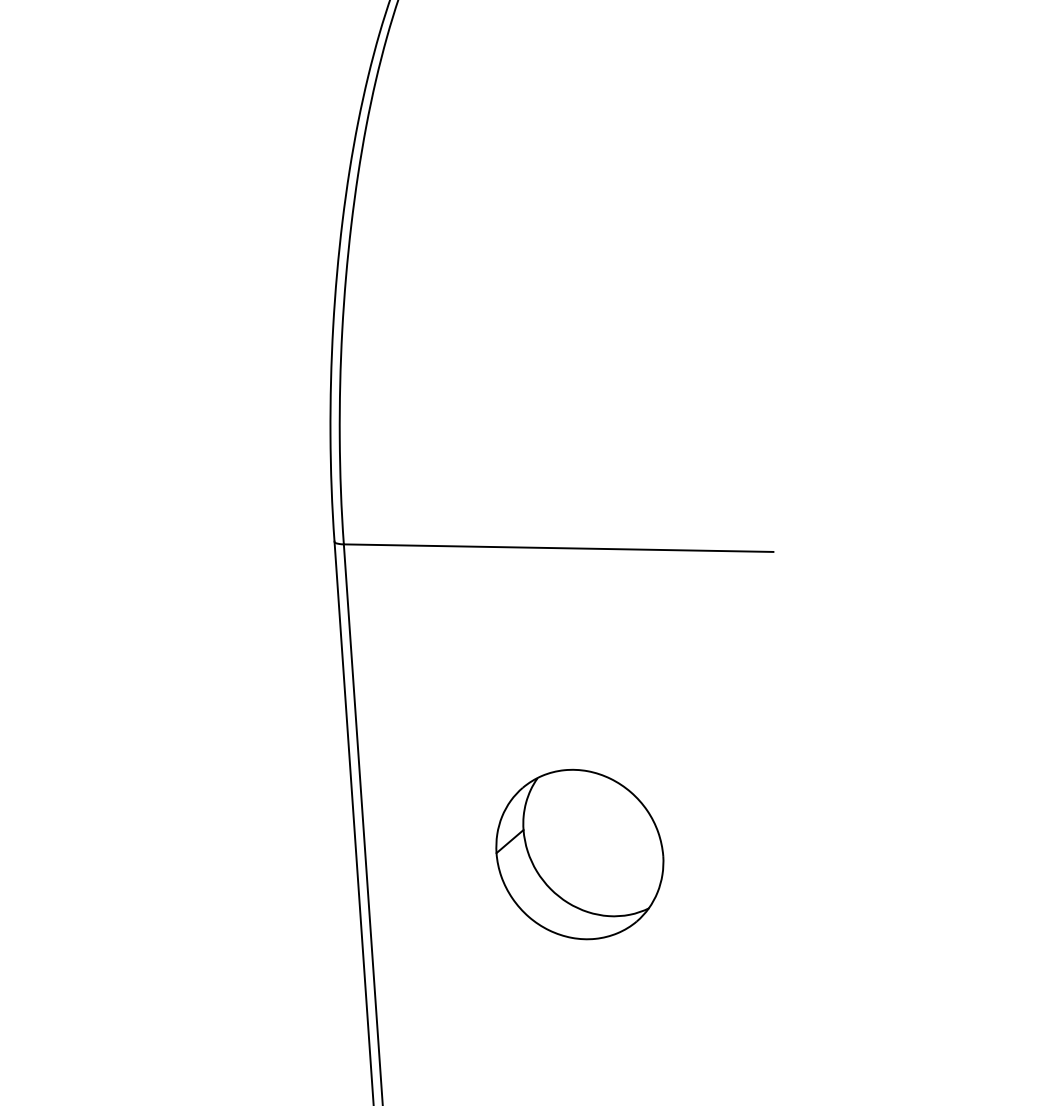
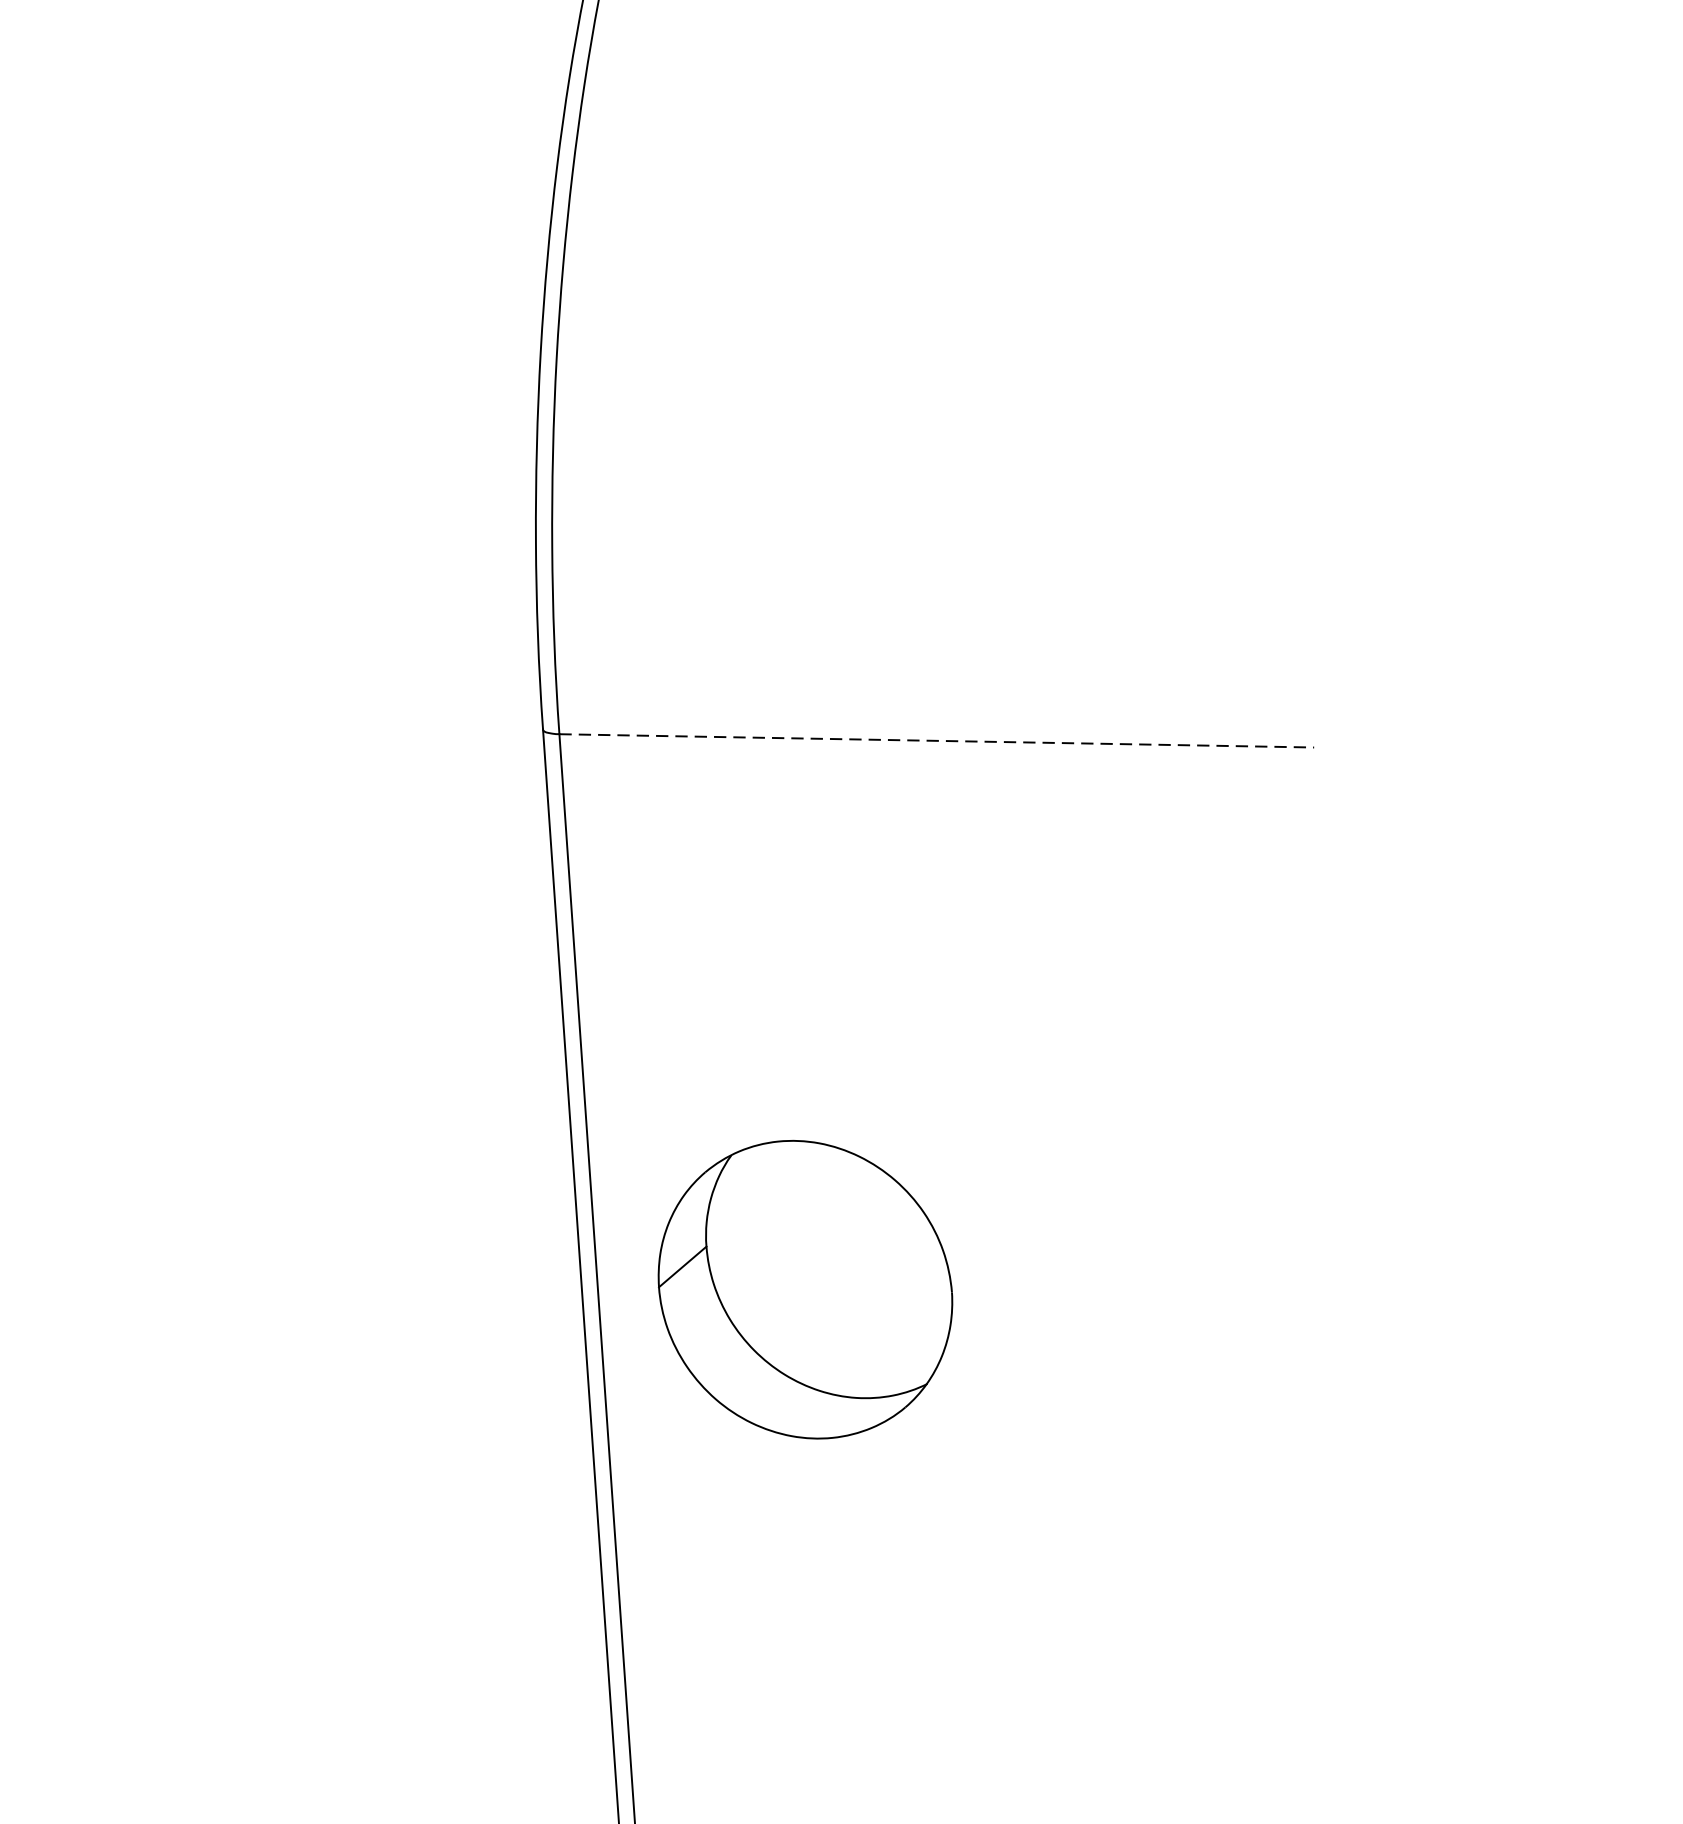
line: (558, 548) -> (936, 741), solid -> dashed
part: (579, 854) -> (804, 1289), moved

